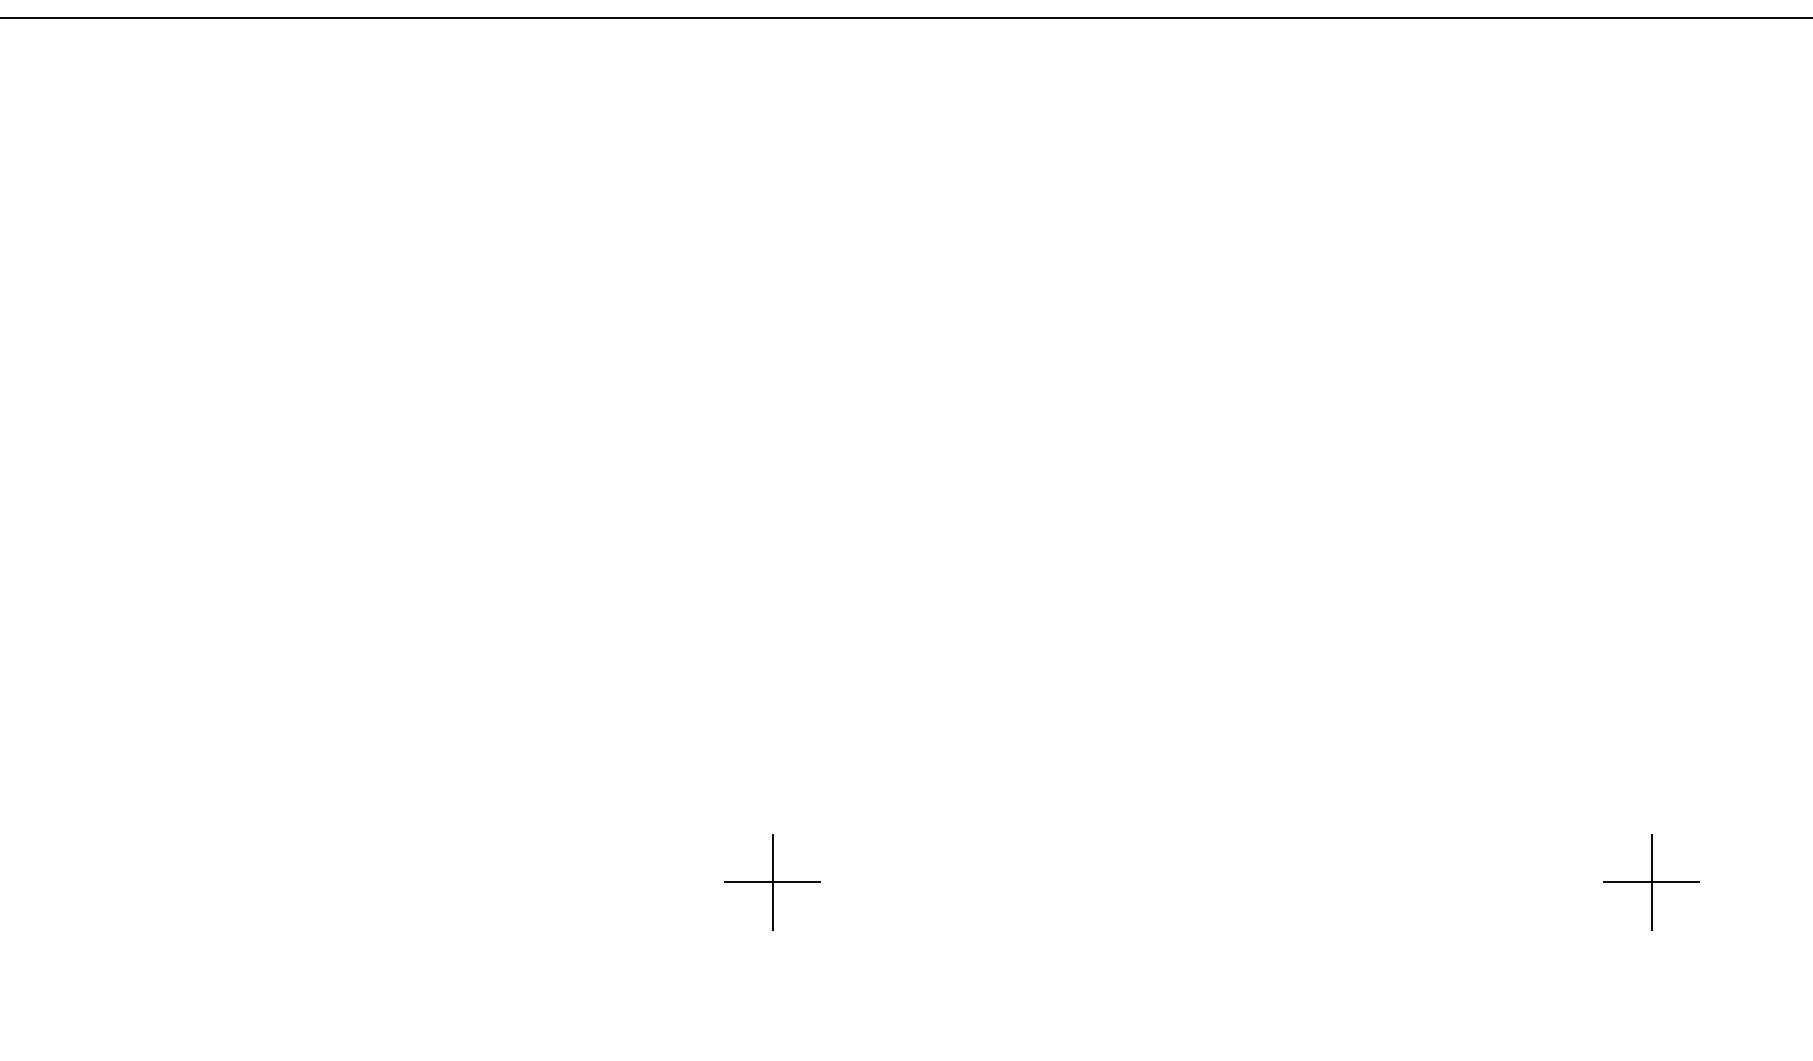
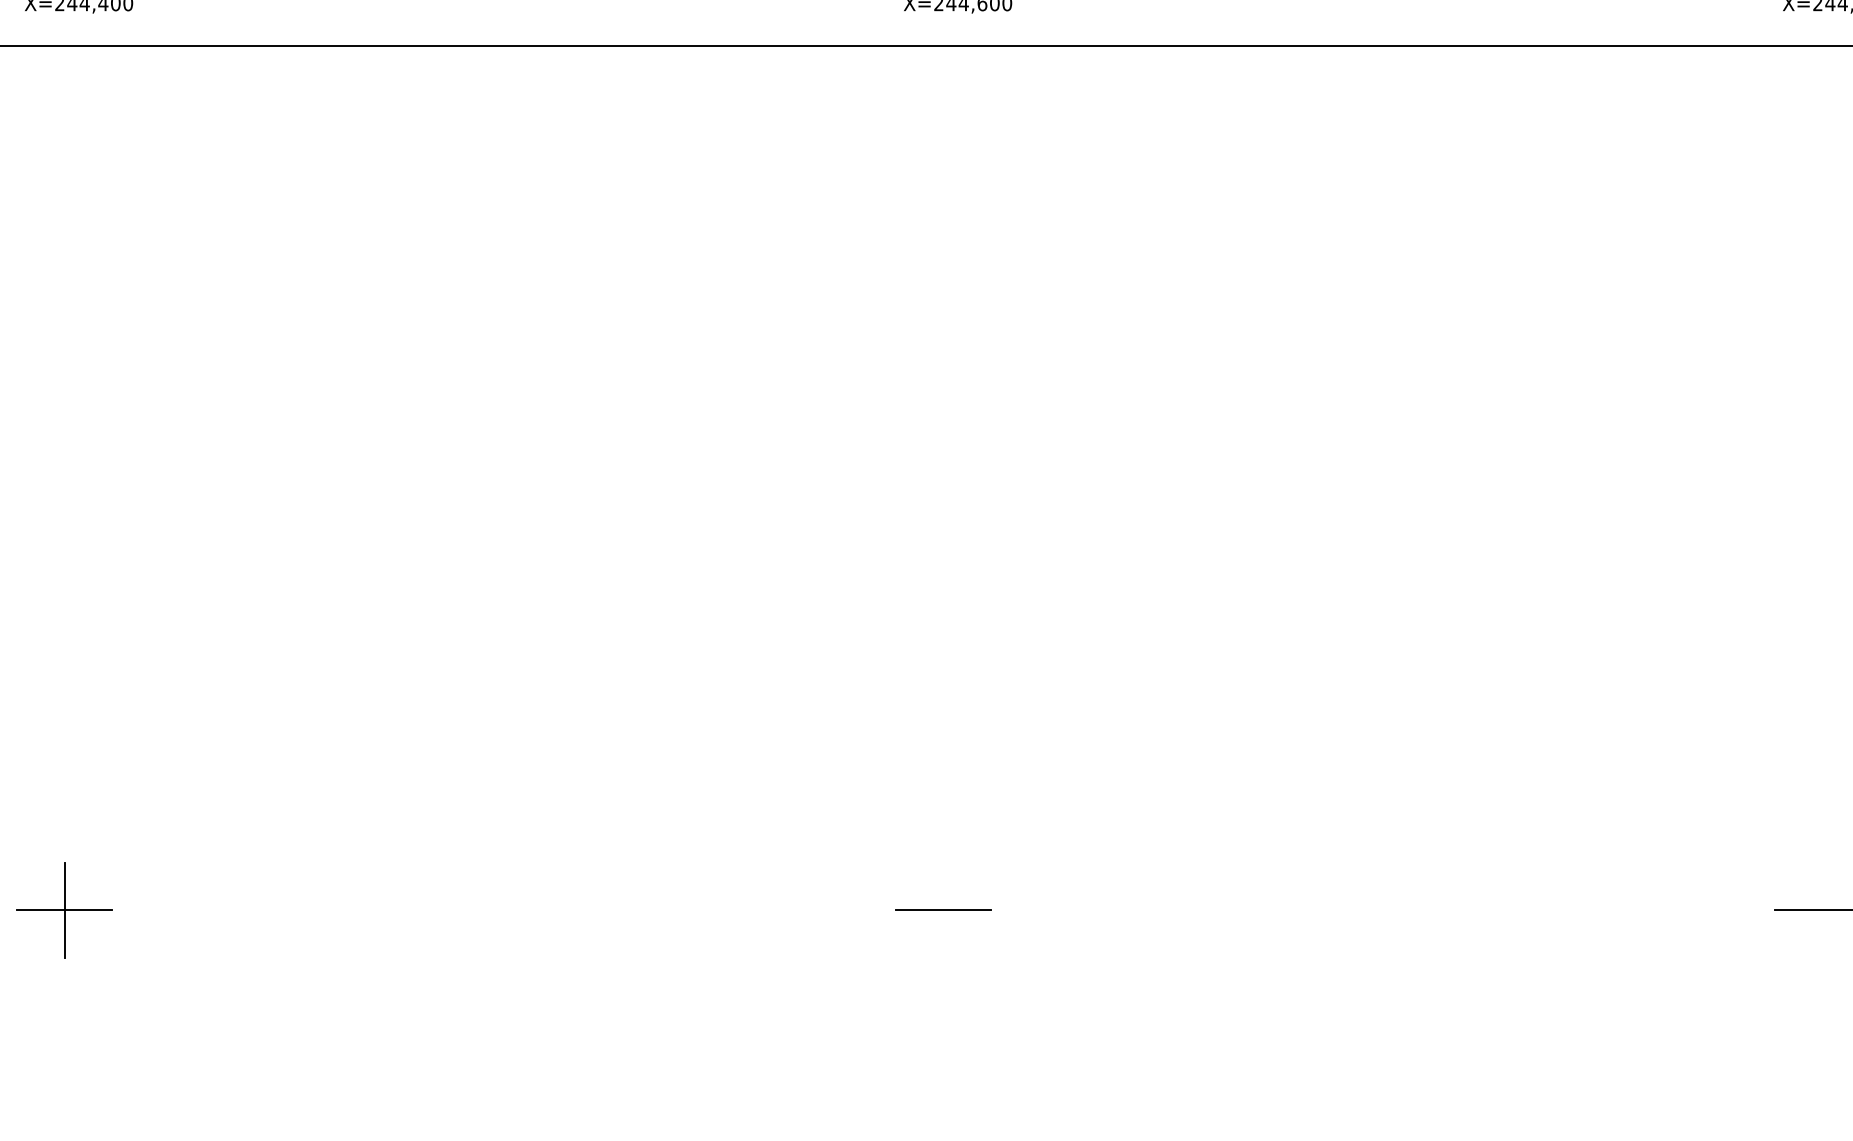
line: (772, 881) -> (943, 909), removed
line: (1651, 881) -> (1822, 909), removed

